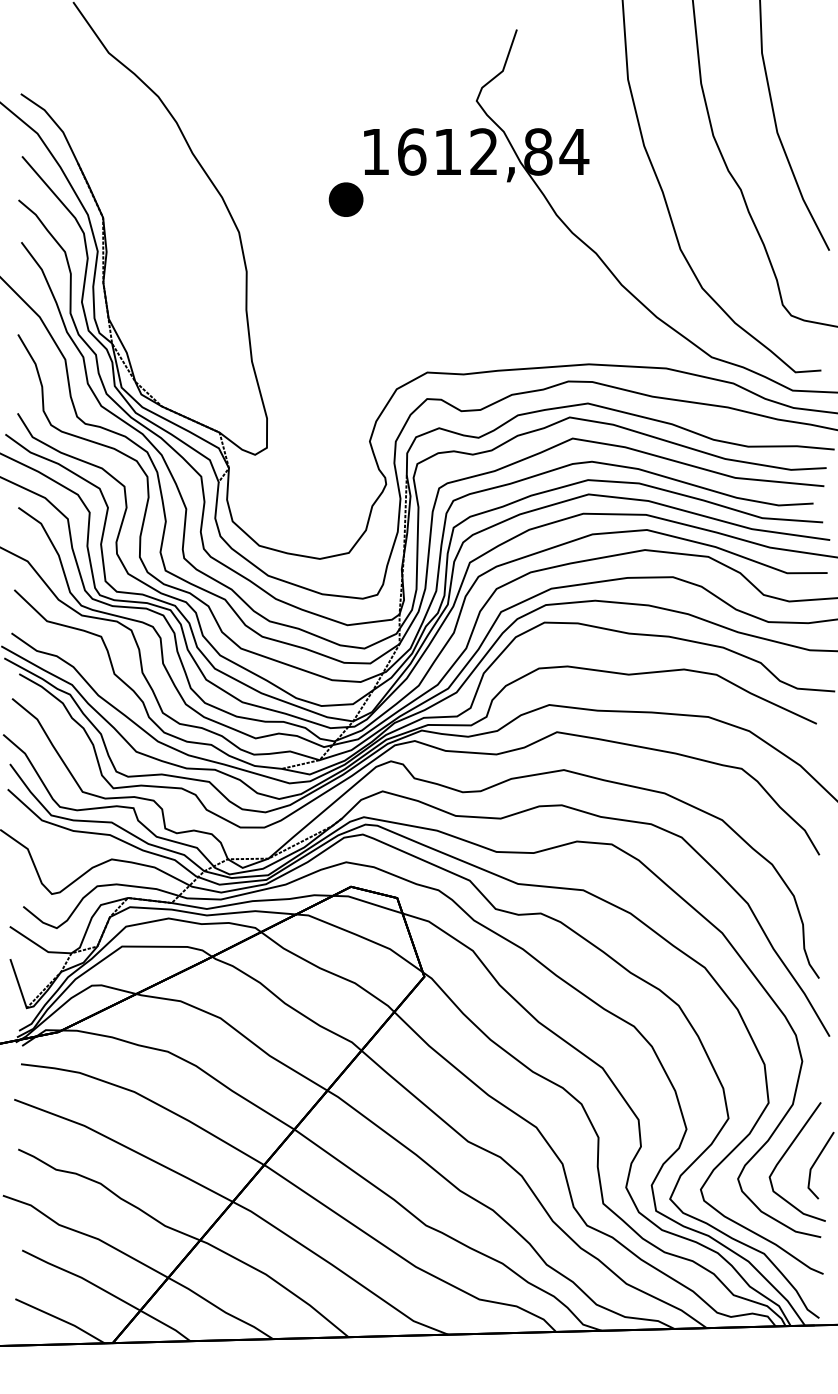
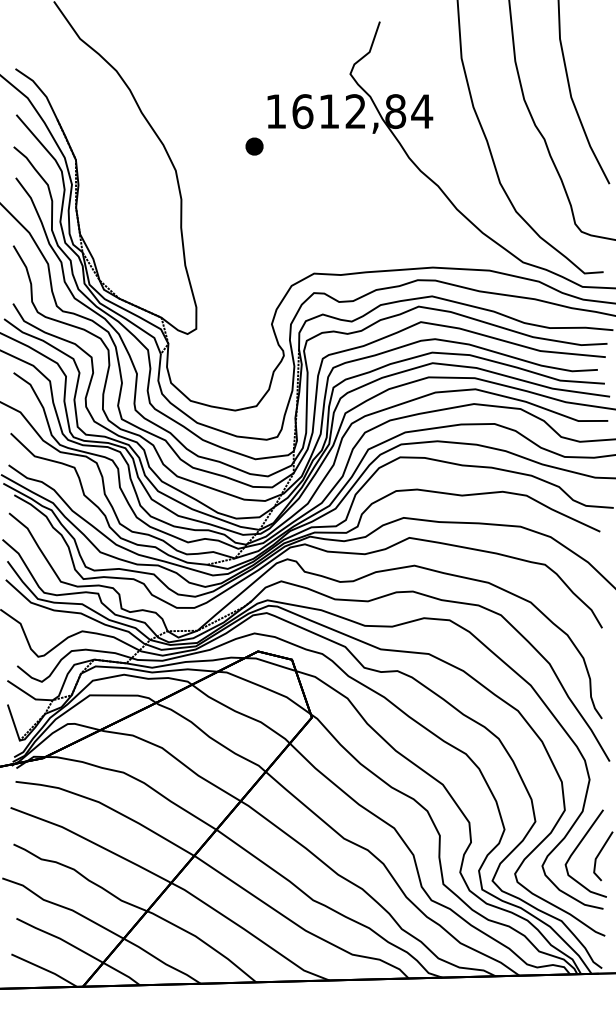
part: (346, 199) -> (254, 146), size x0.71

